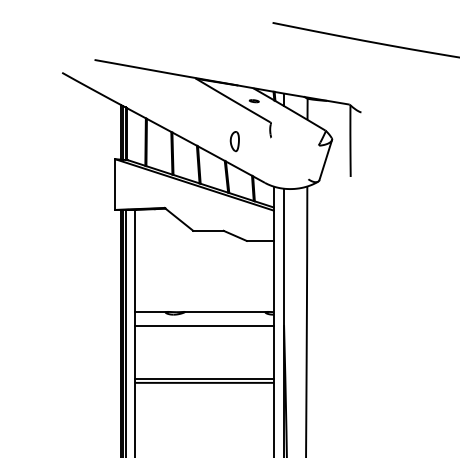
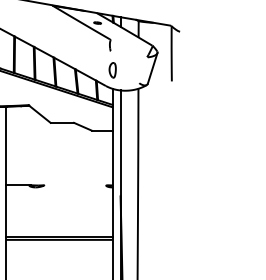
part: (234, 141) -> (112, 70), moved
line: (225, 311) -> (75, 184), removed
line: (204, 325) -> (59, 195), removed

